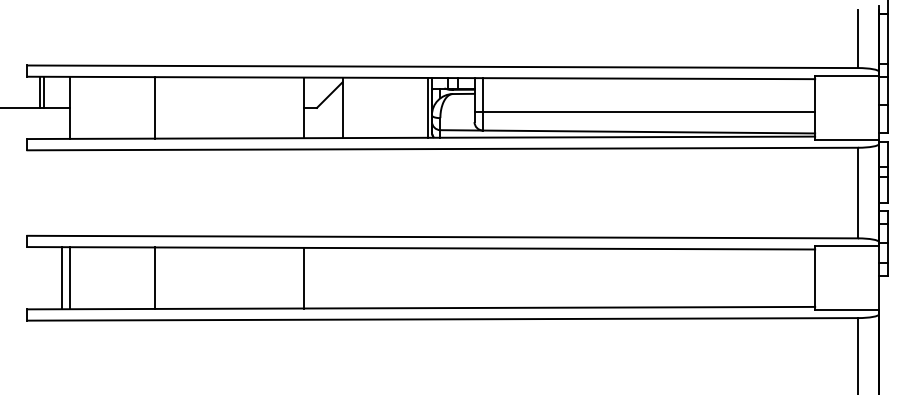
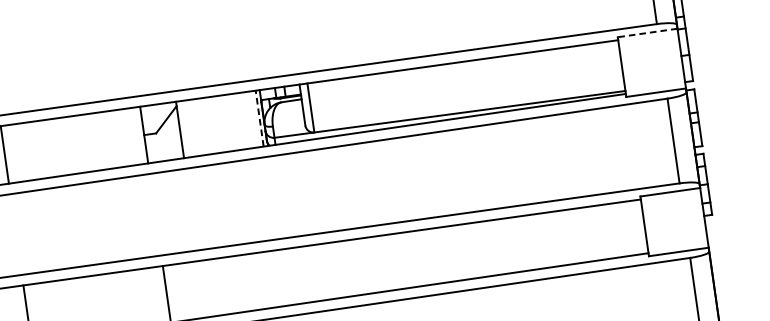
line: (847, 75) -> (647, 32), solid -> dashed
line: (427, 107) -> (259, 118), solid -> dashed
line: (644, 112) -> (463, 94), removed

